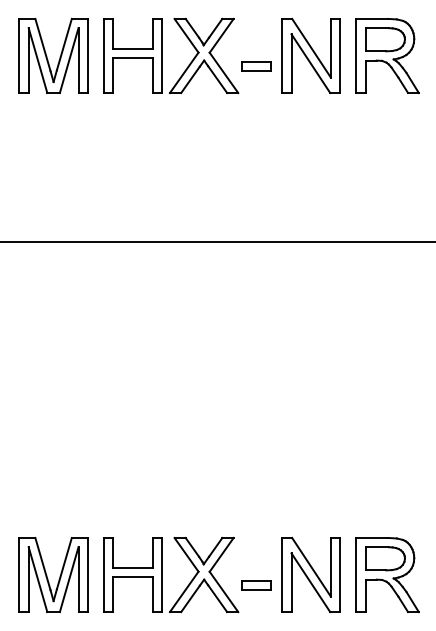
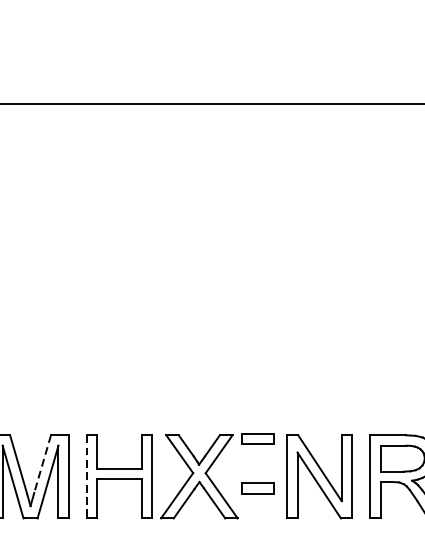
part: (256, 541) -> (258, 439), added
line: (64, 563) -> (42, 463), solid -> dashed
line: (103, 575) -> (86, 477), solid -> dashed

